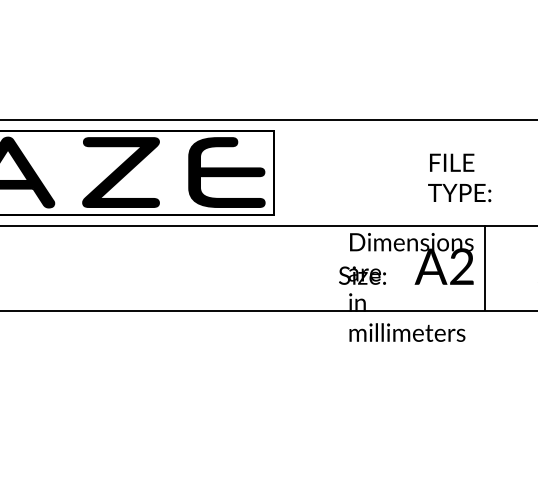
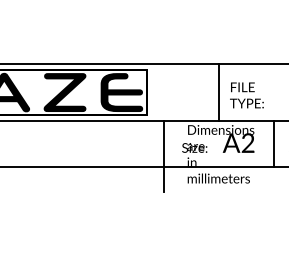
line: (406, 172) -> (218, 92), added
line: (484, 267) -> (273, 143), moved
line: (306, 291) -> (164, 156), added

